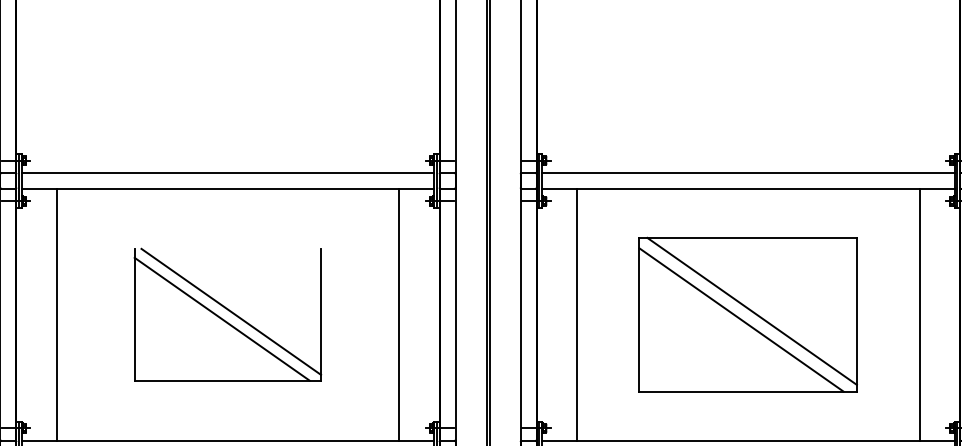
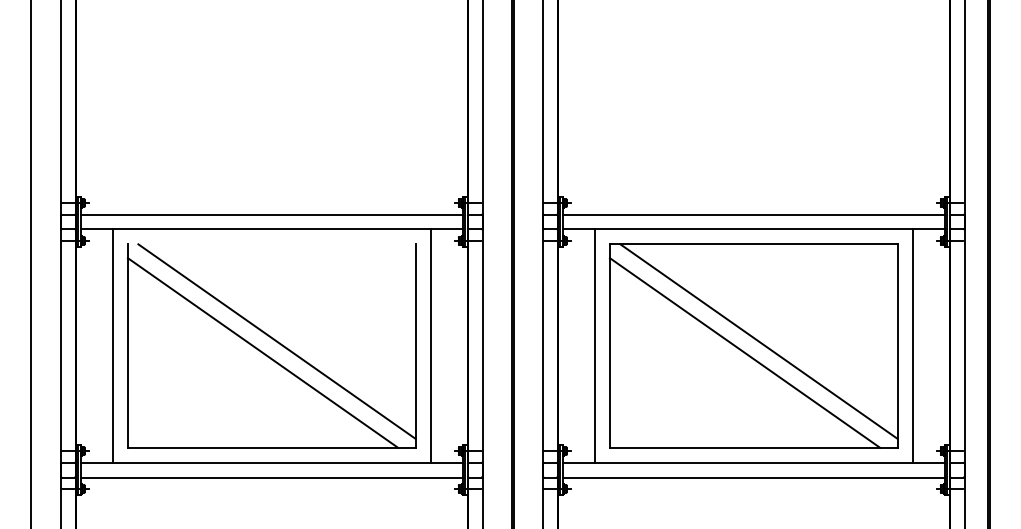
part: (227, 314) -> (271, 345), size x1.67
part: (747, 314) -> (753, 345), size x1.43

